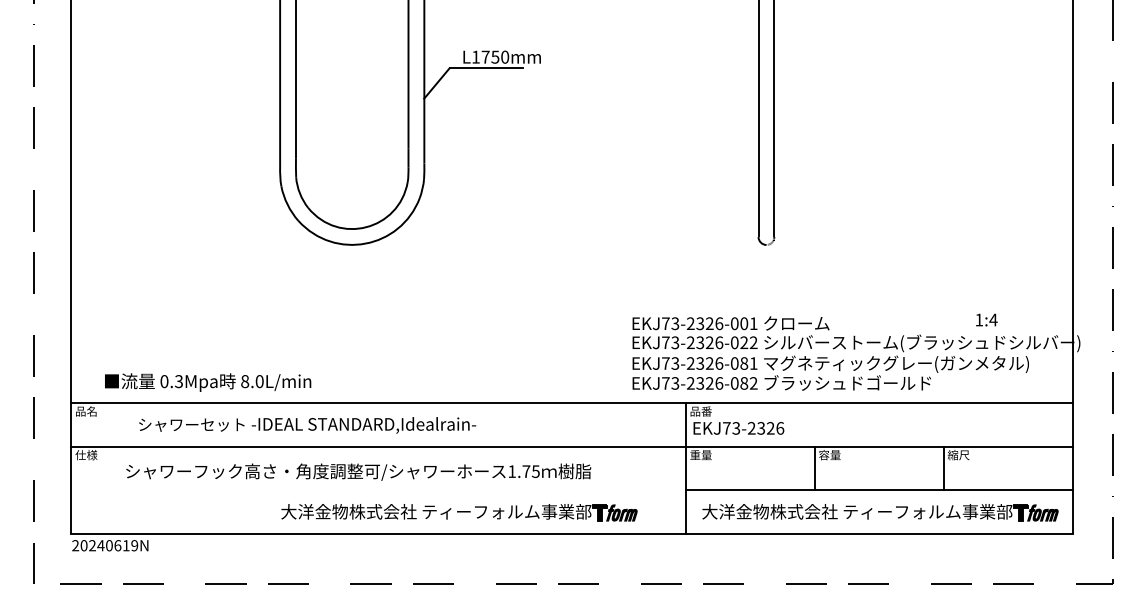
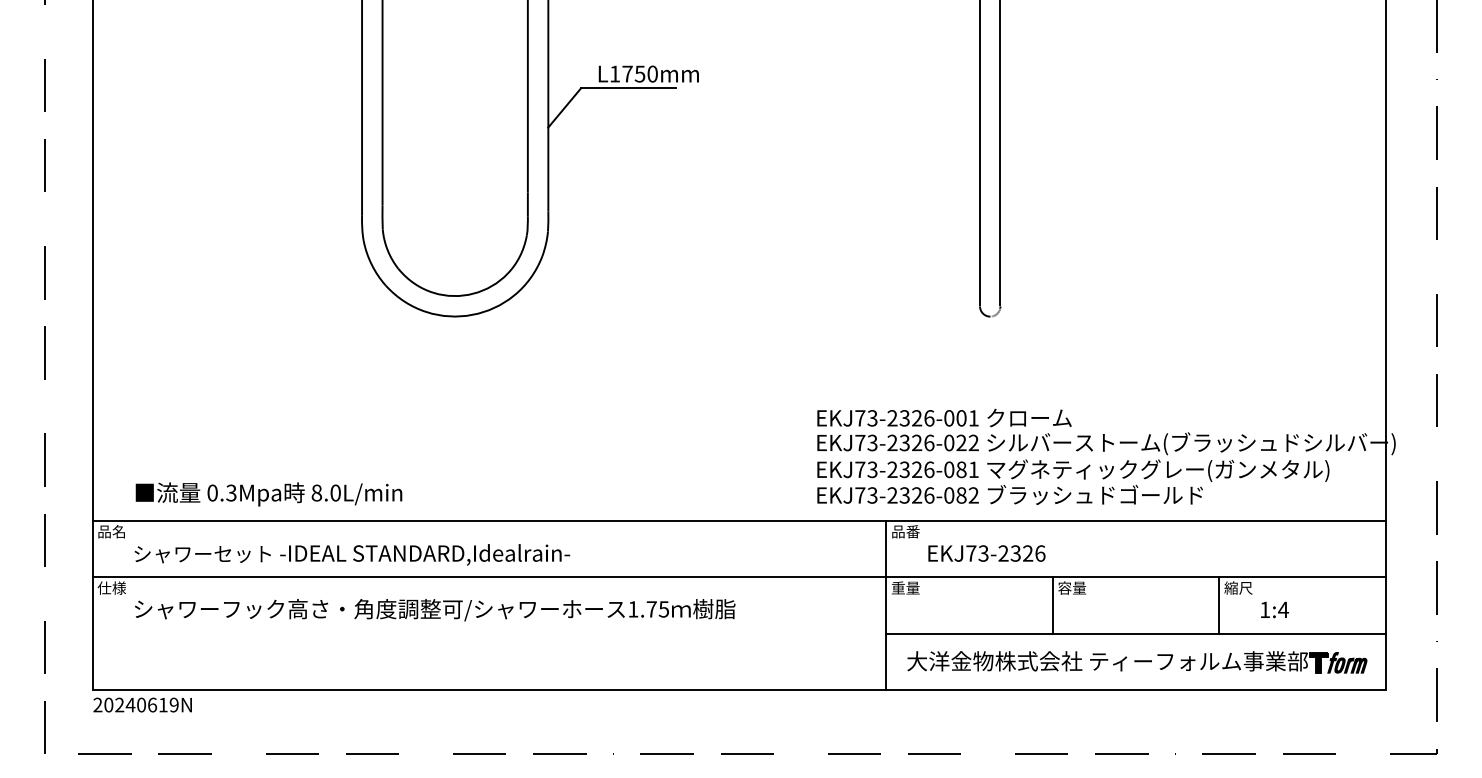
text: (986, 319) -> (1274, 609), moved
text: (307, 425) -> (352, 554), moved
text: (738, 428) -> (986, 553), moved
text: (358, 471) -> (434, 609), moved
part: (459, 512) -> (593, 662), removed

